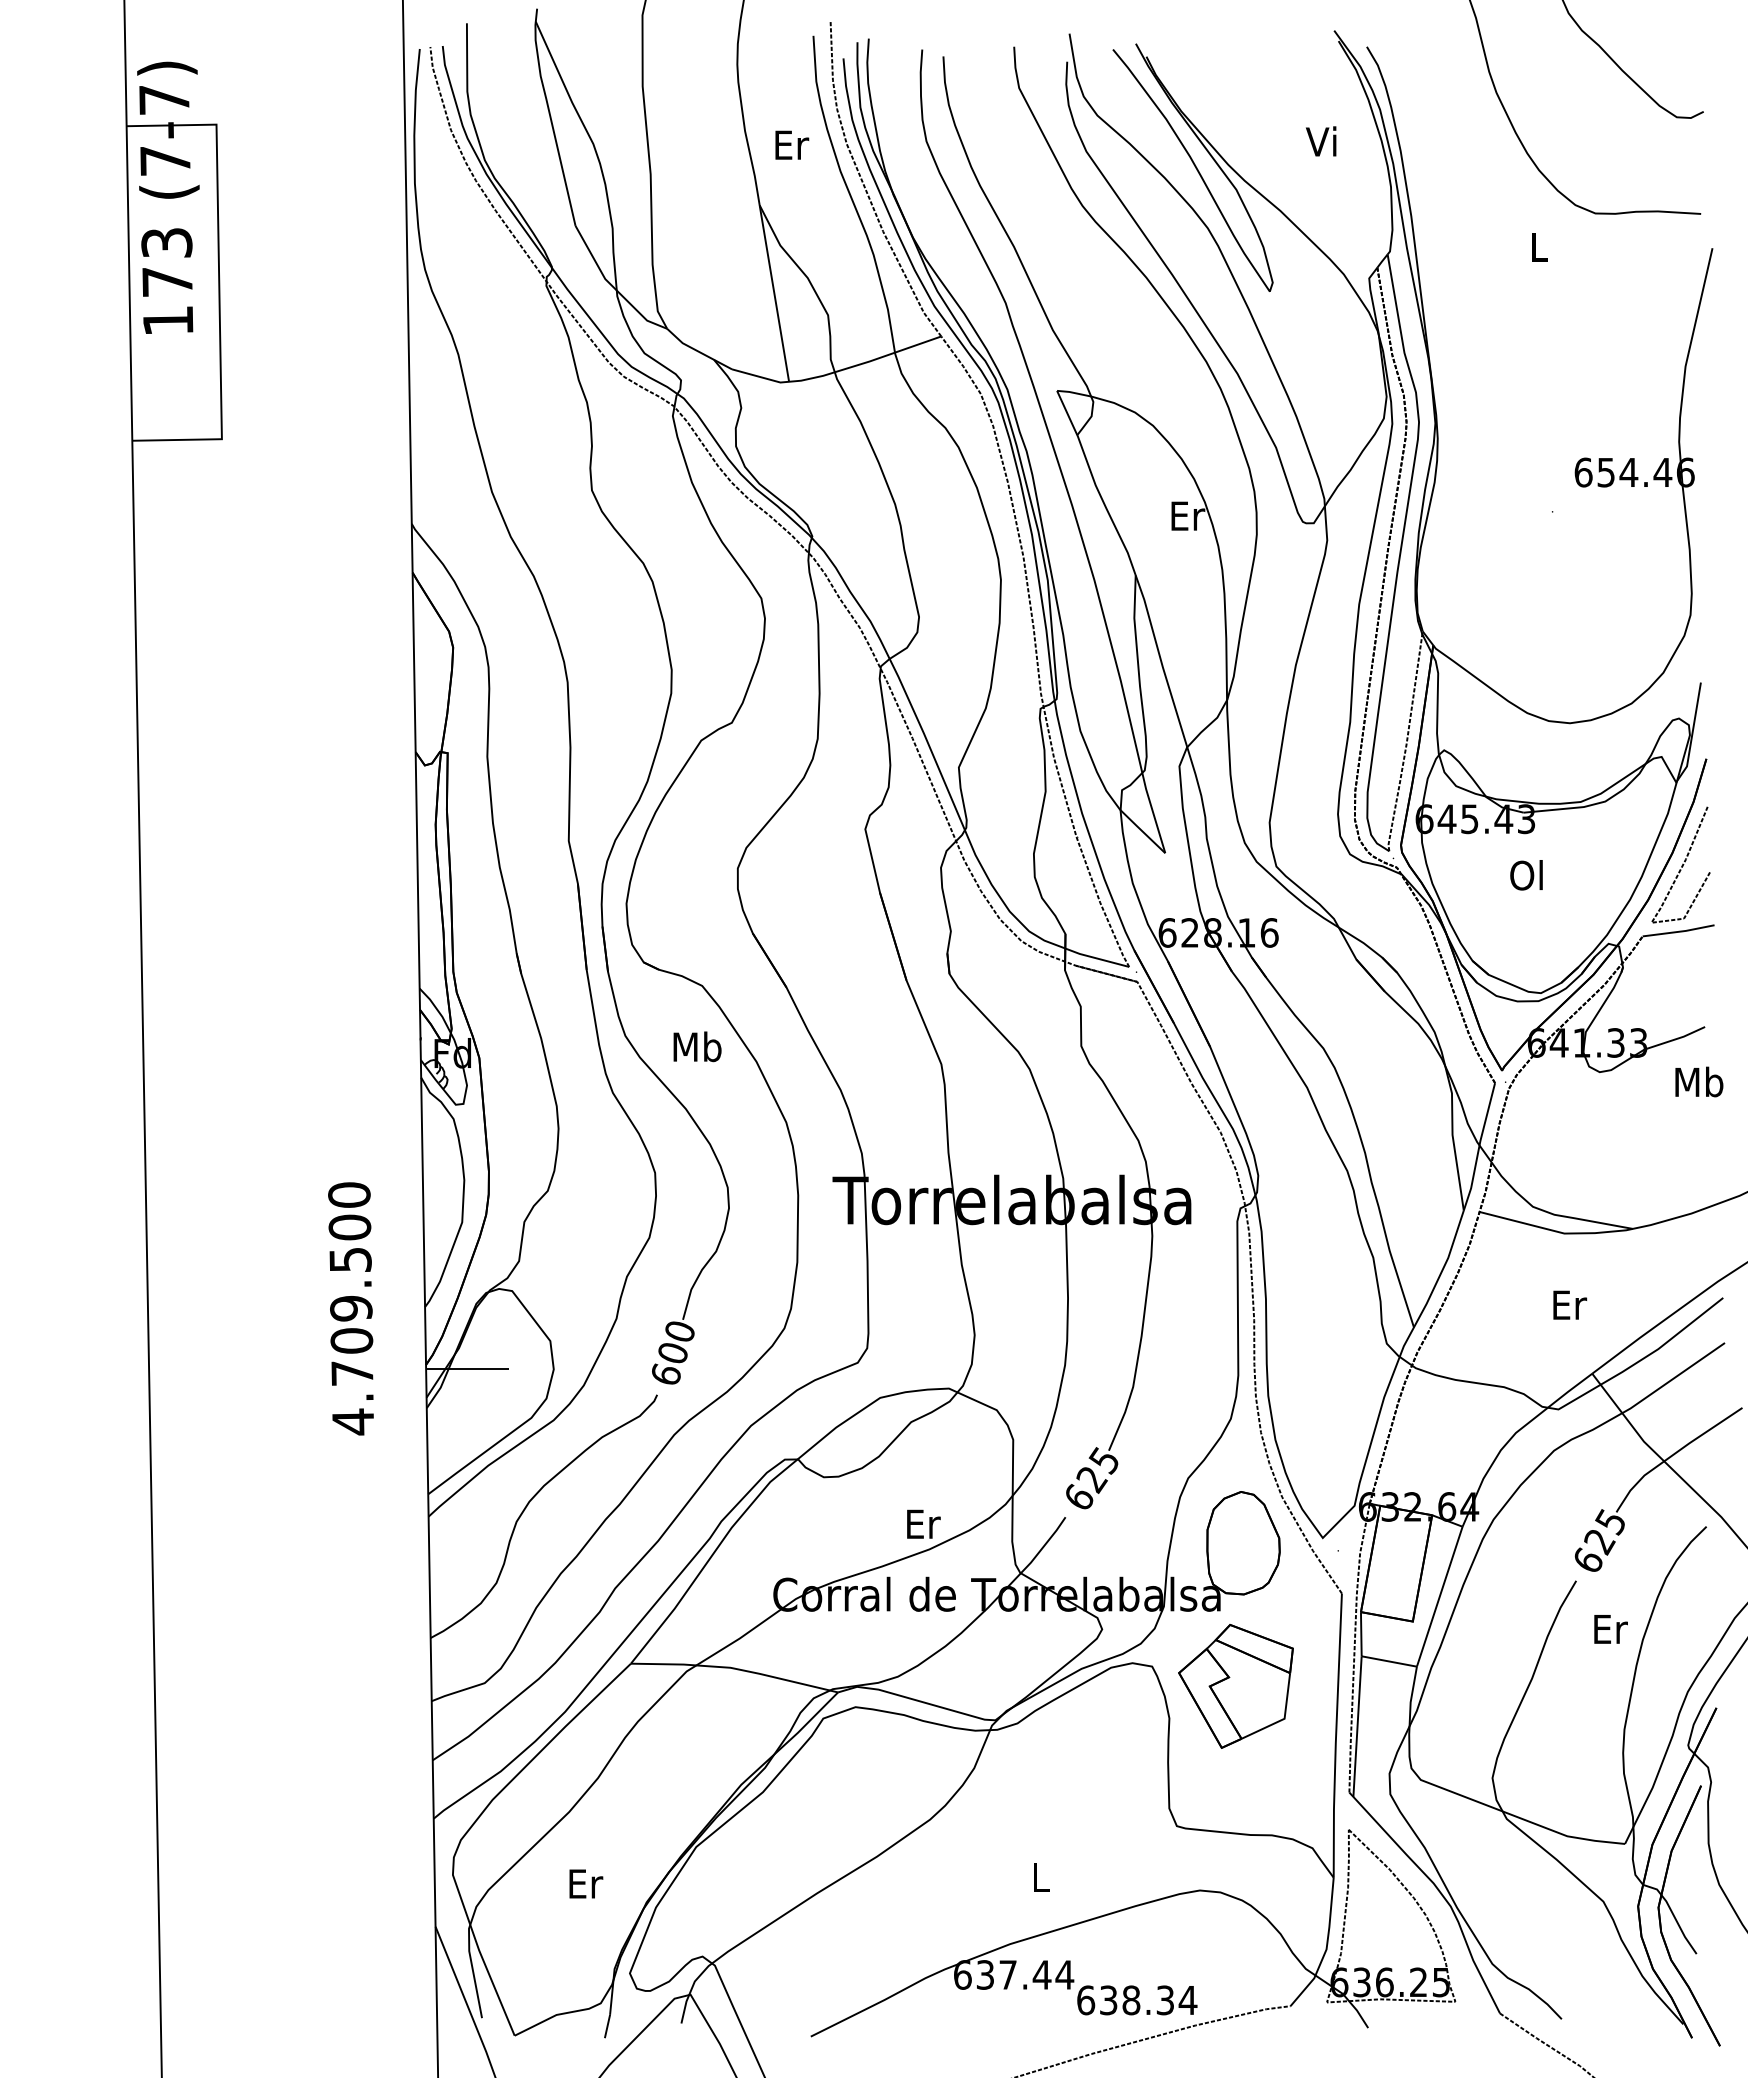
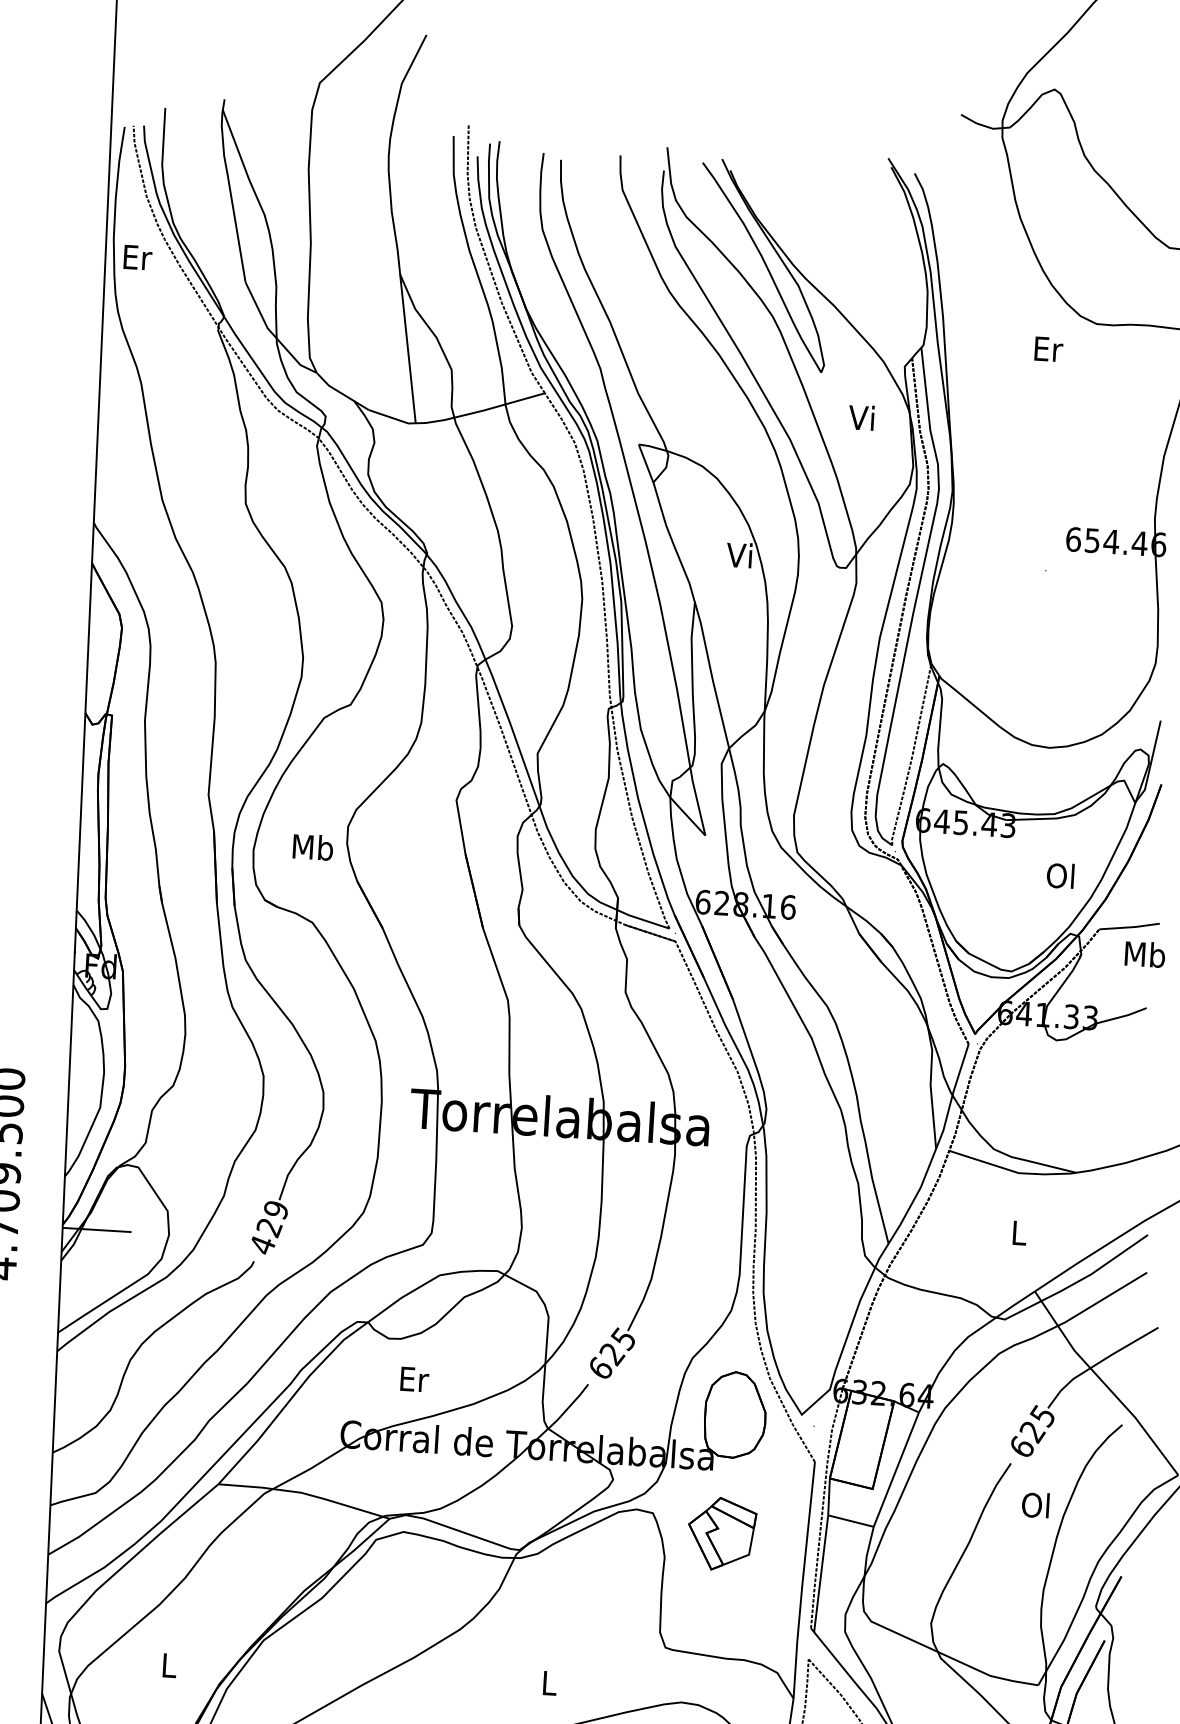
text: (1321, 141) -> (861, 417), moved
text: (792, 144) -> (138, 257), moved
text: (1540, 246) -> (1049, 348), L -> Er
text: (1187, 515) -> (741, 555), Er -> Vi
curve: (1681, 865) -> (1135, 872), removed
text: (1526, 875) -> (1060, 876), moved
text: (697, 1046) -> (313, 847), moved
text: (1699, 1081) -> (1145, 954), moved
text: (1570, 1304) -> (1020, 1232), Er -> L
text: (673, 1353) -> (269, 1227), 600 -> 429
text: (923, 1523) -> (414, 1378), moved
text: (1609, 1628) -> (1036, 1504), Er -> Ol
part: (1235, 1686) -> (721, 1534), size x0.7
text: (586, 1883) -> (170, 1665), Er -> L

